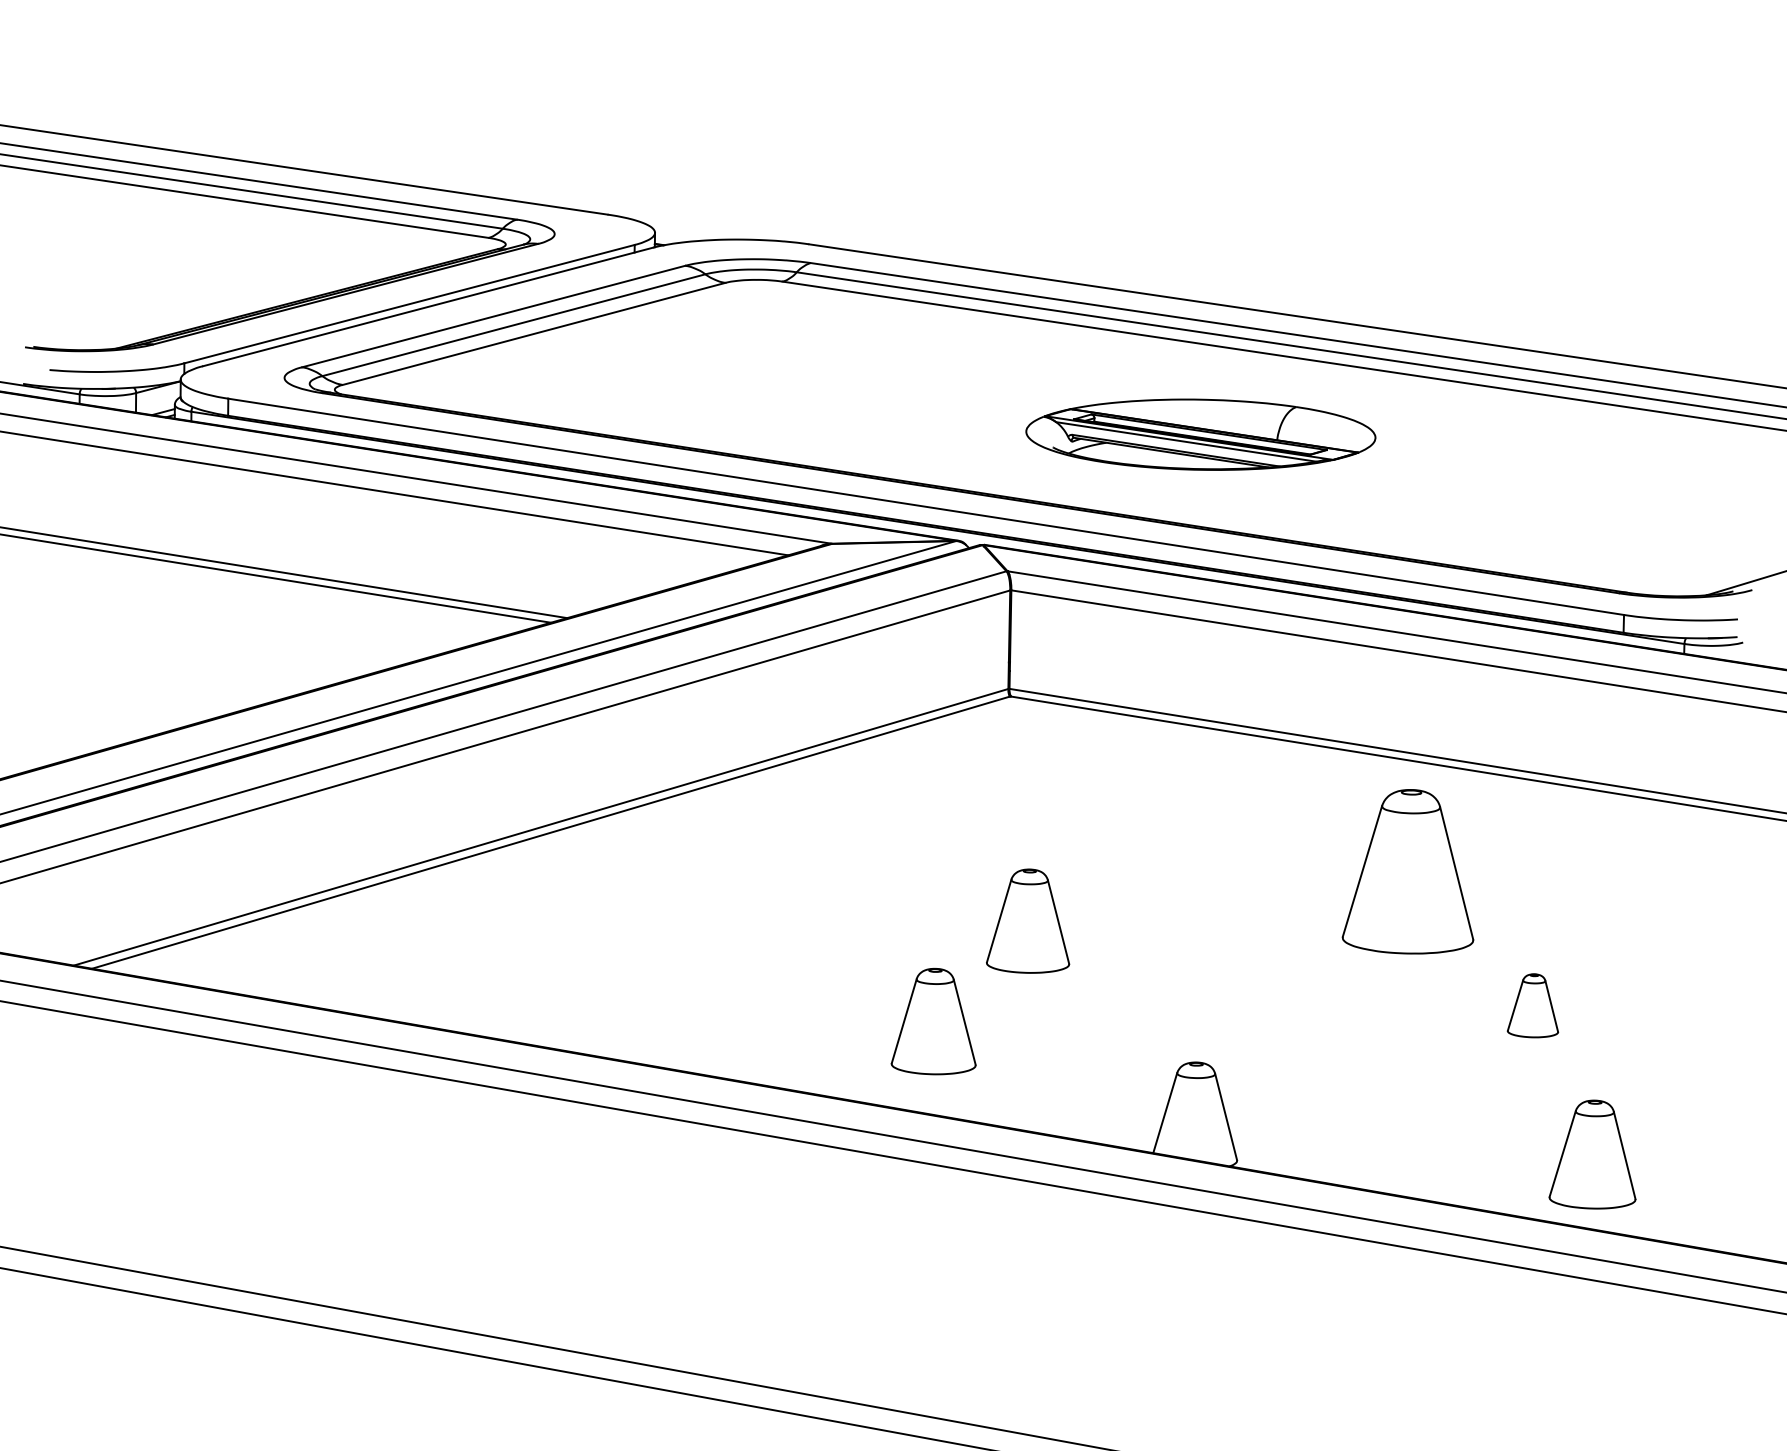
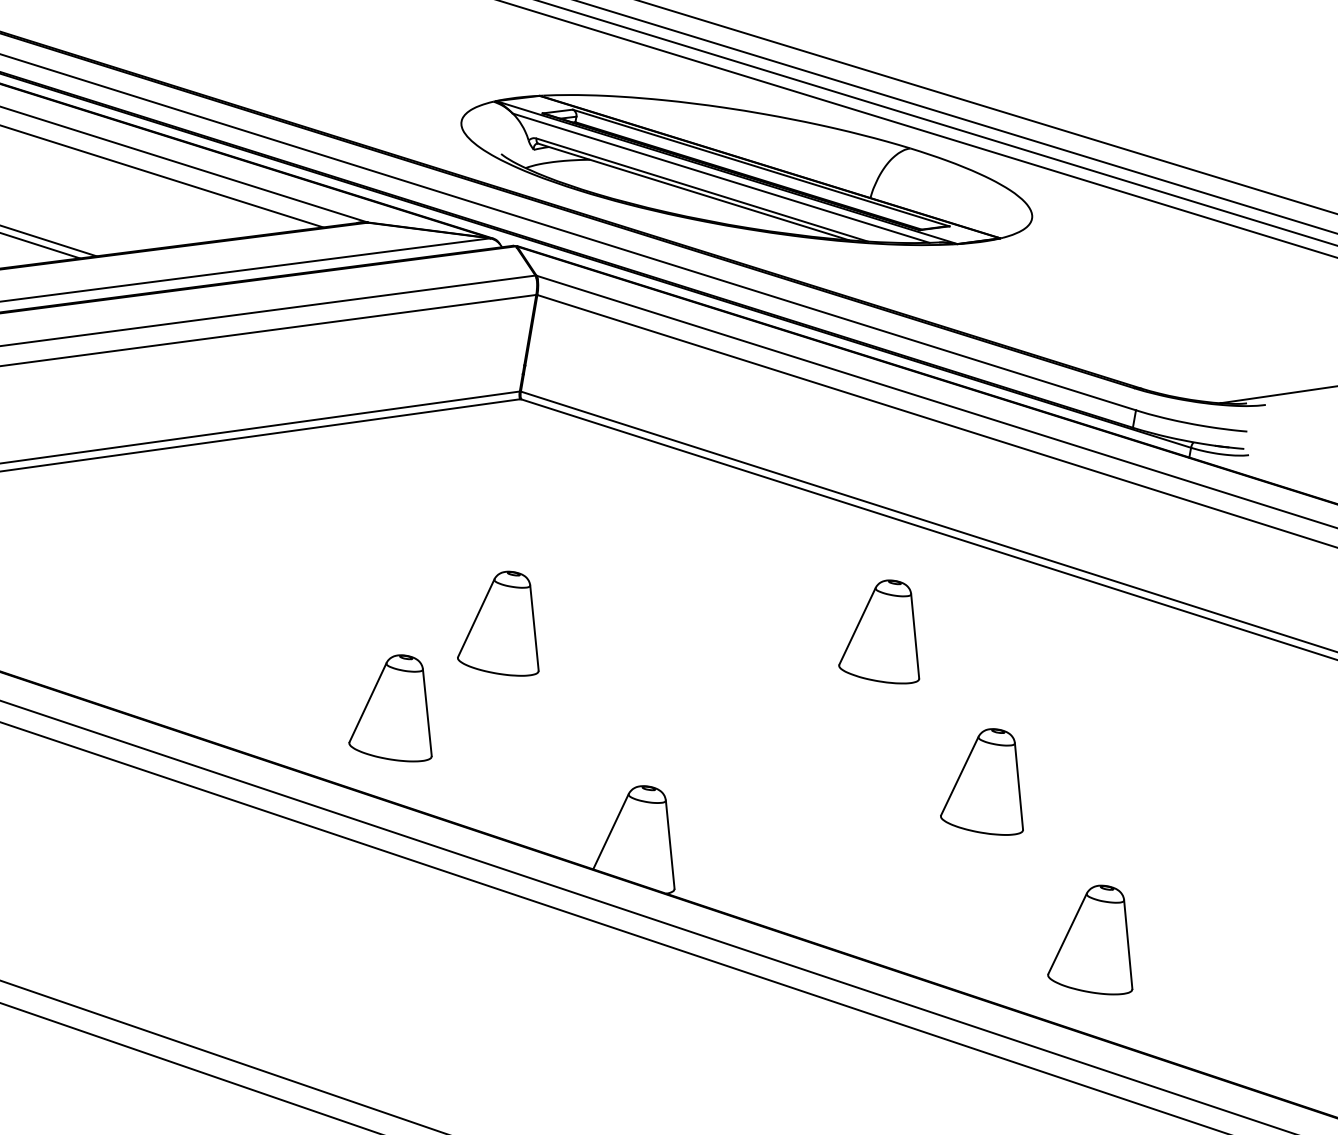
part: (1200, 434) -> (746, 169), size x1.67
part: (1407, 872) -> (884, 631), size x0.62
part: (1532, 1005) -> (987, 780), size x1.67
part: (1592, 1154) -> (1096, 938), moved

